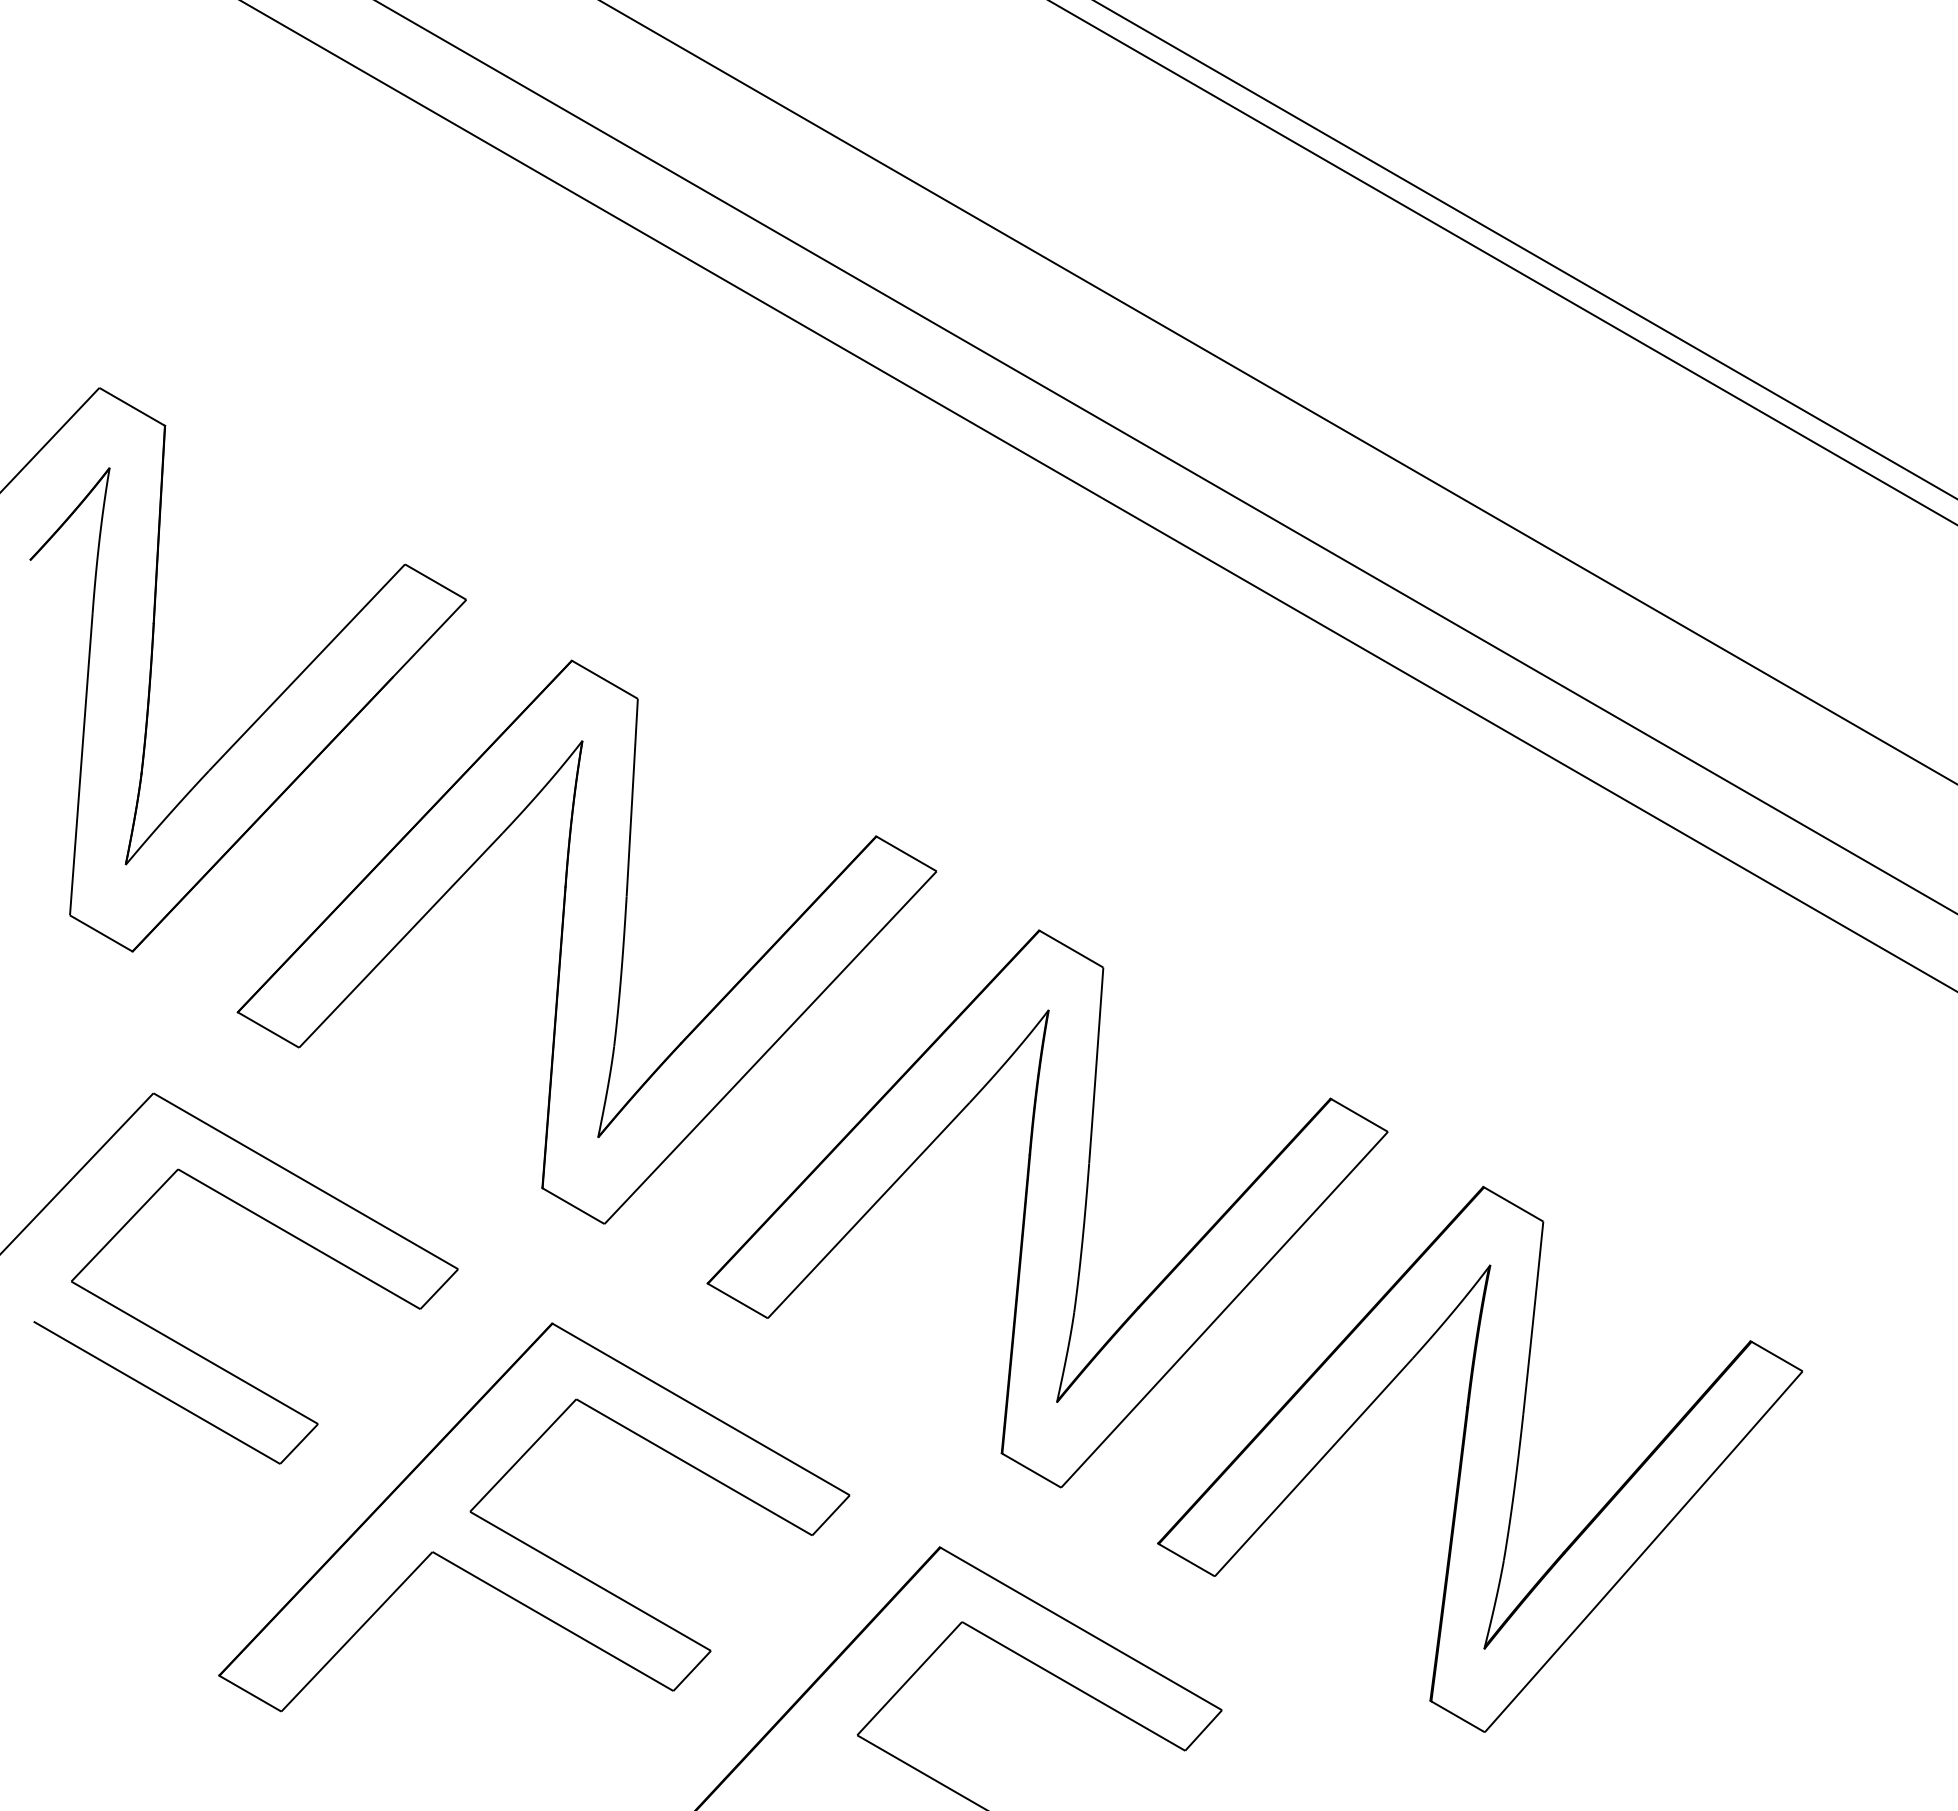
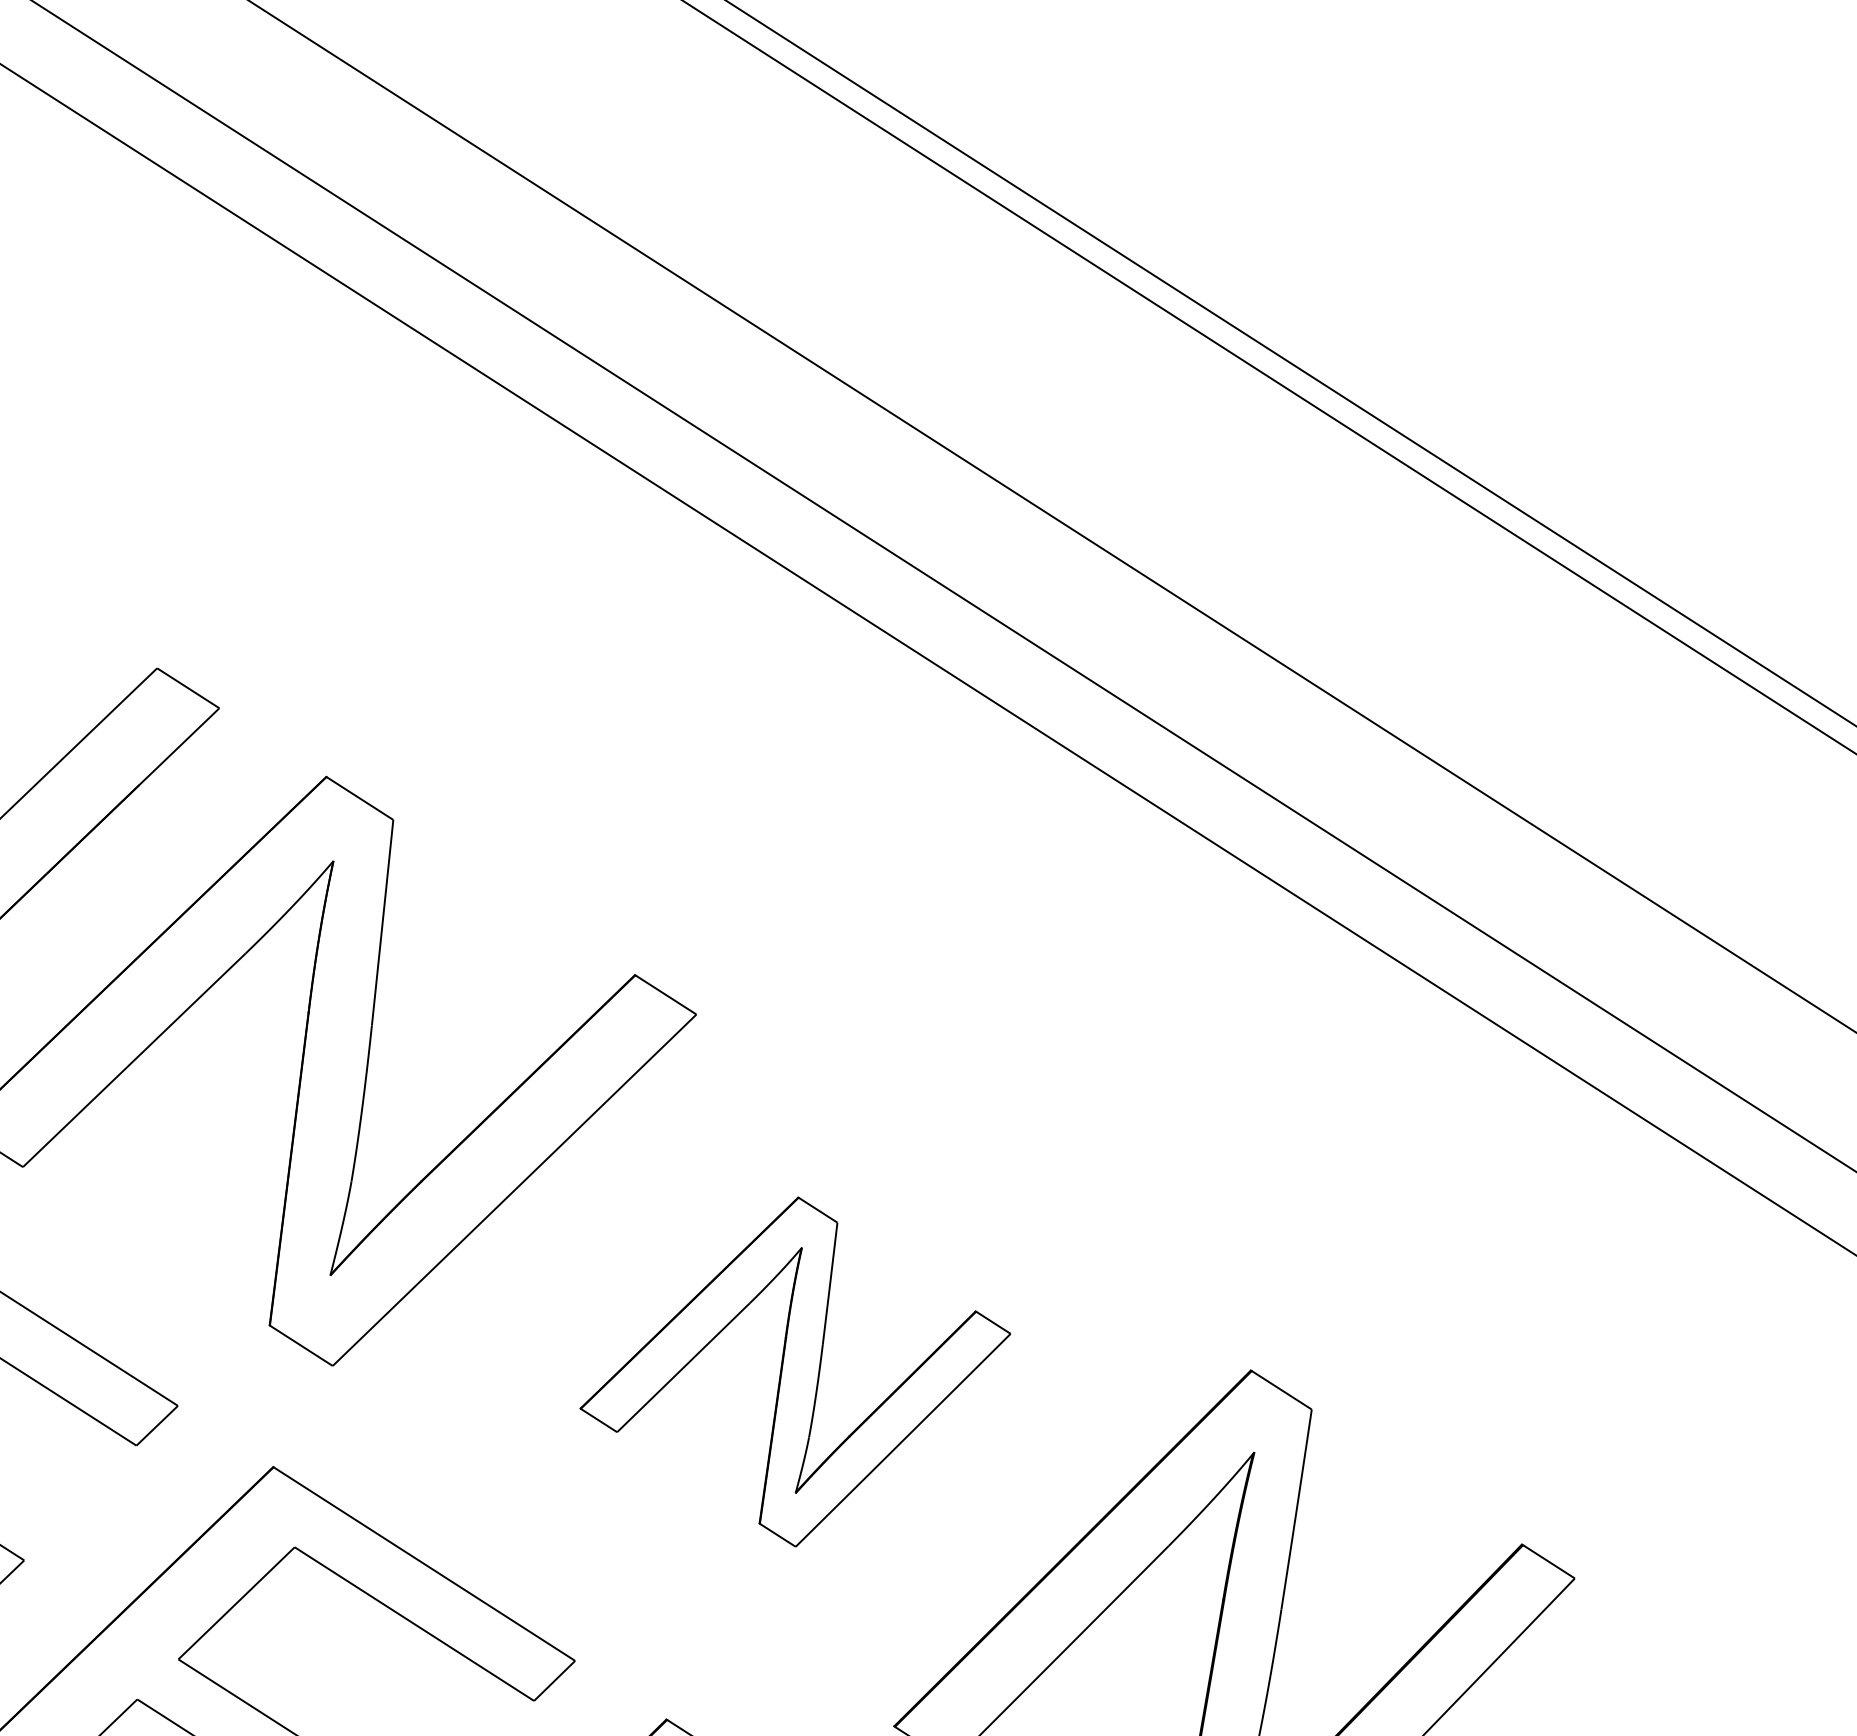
part: (1047, 1208) -> (795, 1371), size x0.6

